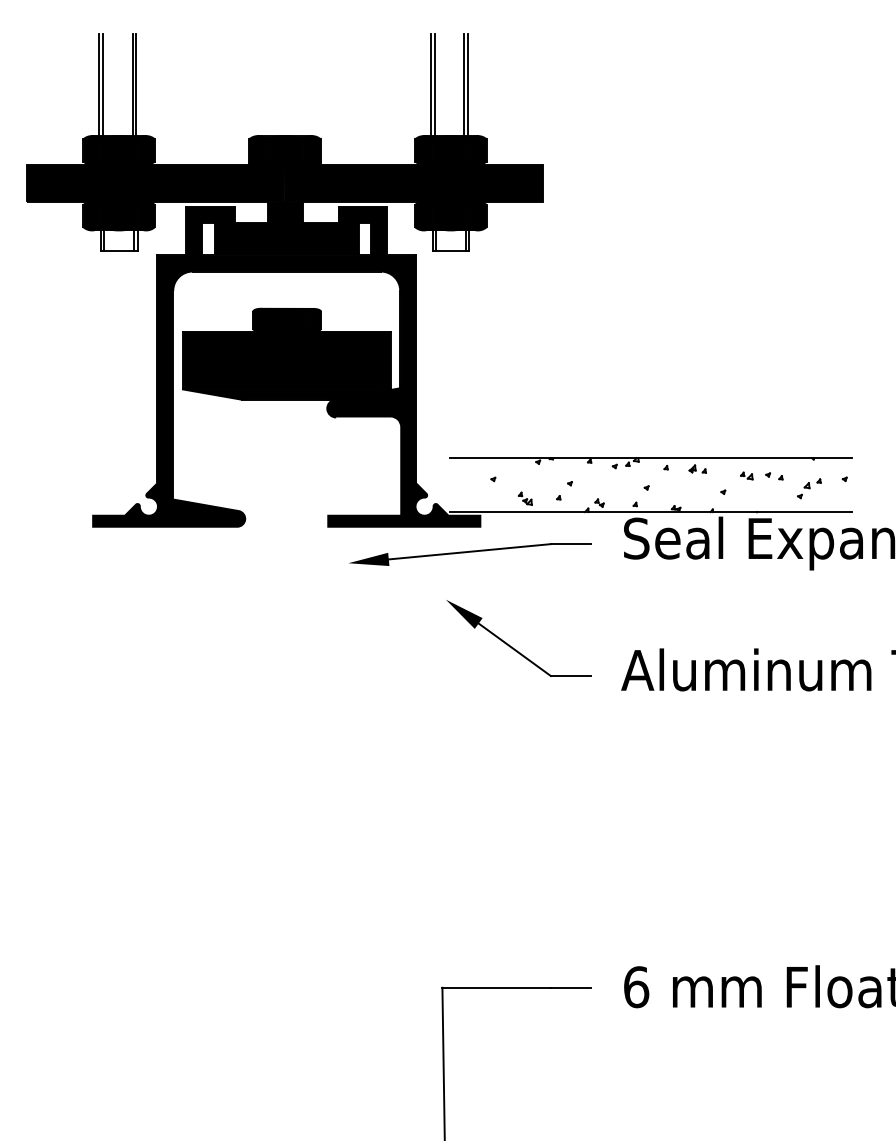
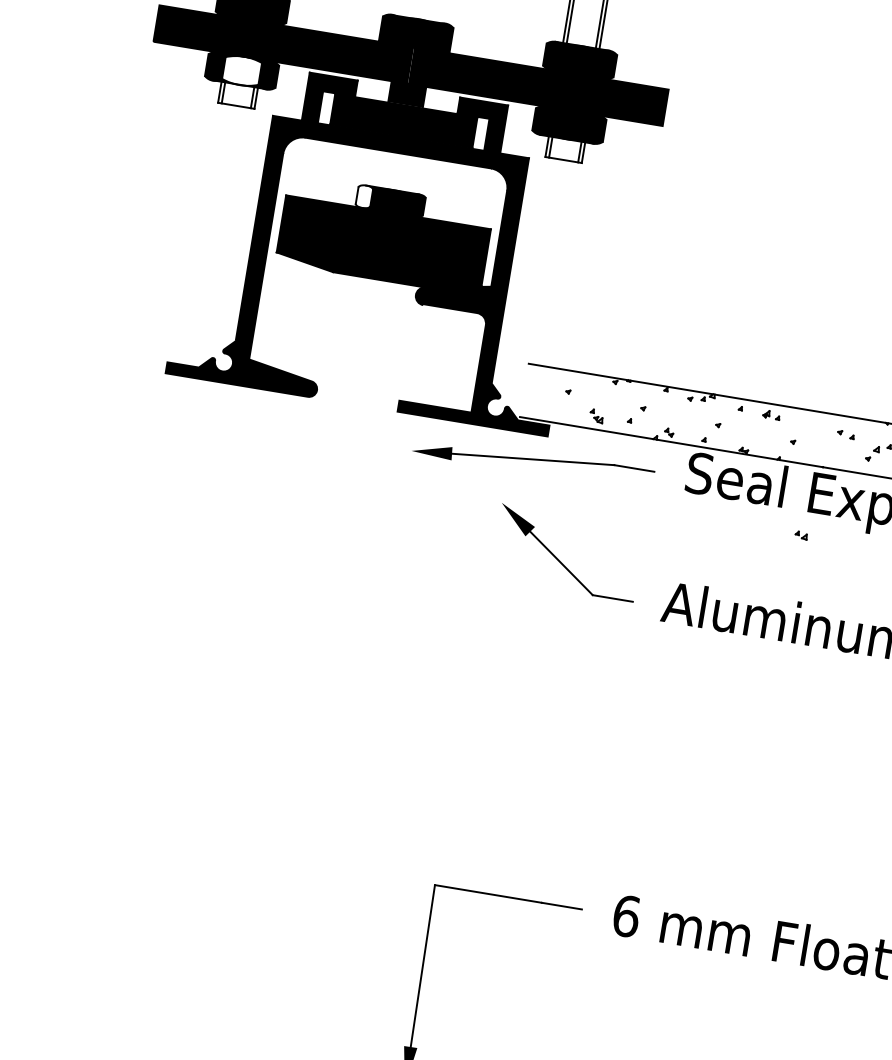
fill: (118, 215) -> (241, 70), removed
fill: (260, 319) -> (364, 196), removed
part: (746, 475) -> (801, 534), moved

